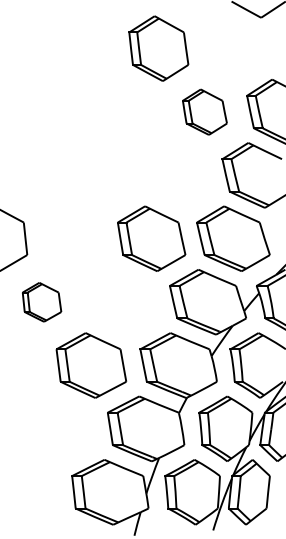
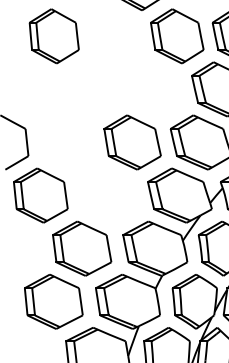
part: (57, 112) -> (53, 36), added
part: (204, 112) -> (176, 36), size x1.43
part: (41, 302) -> (40, 195), size x1.67
part: (57, 428) -> (53, 301), added

